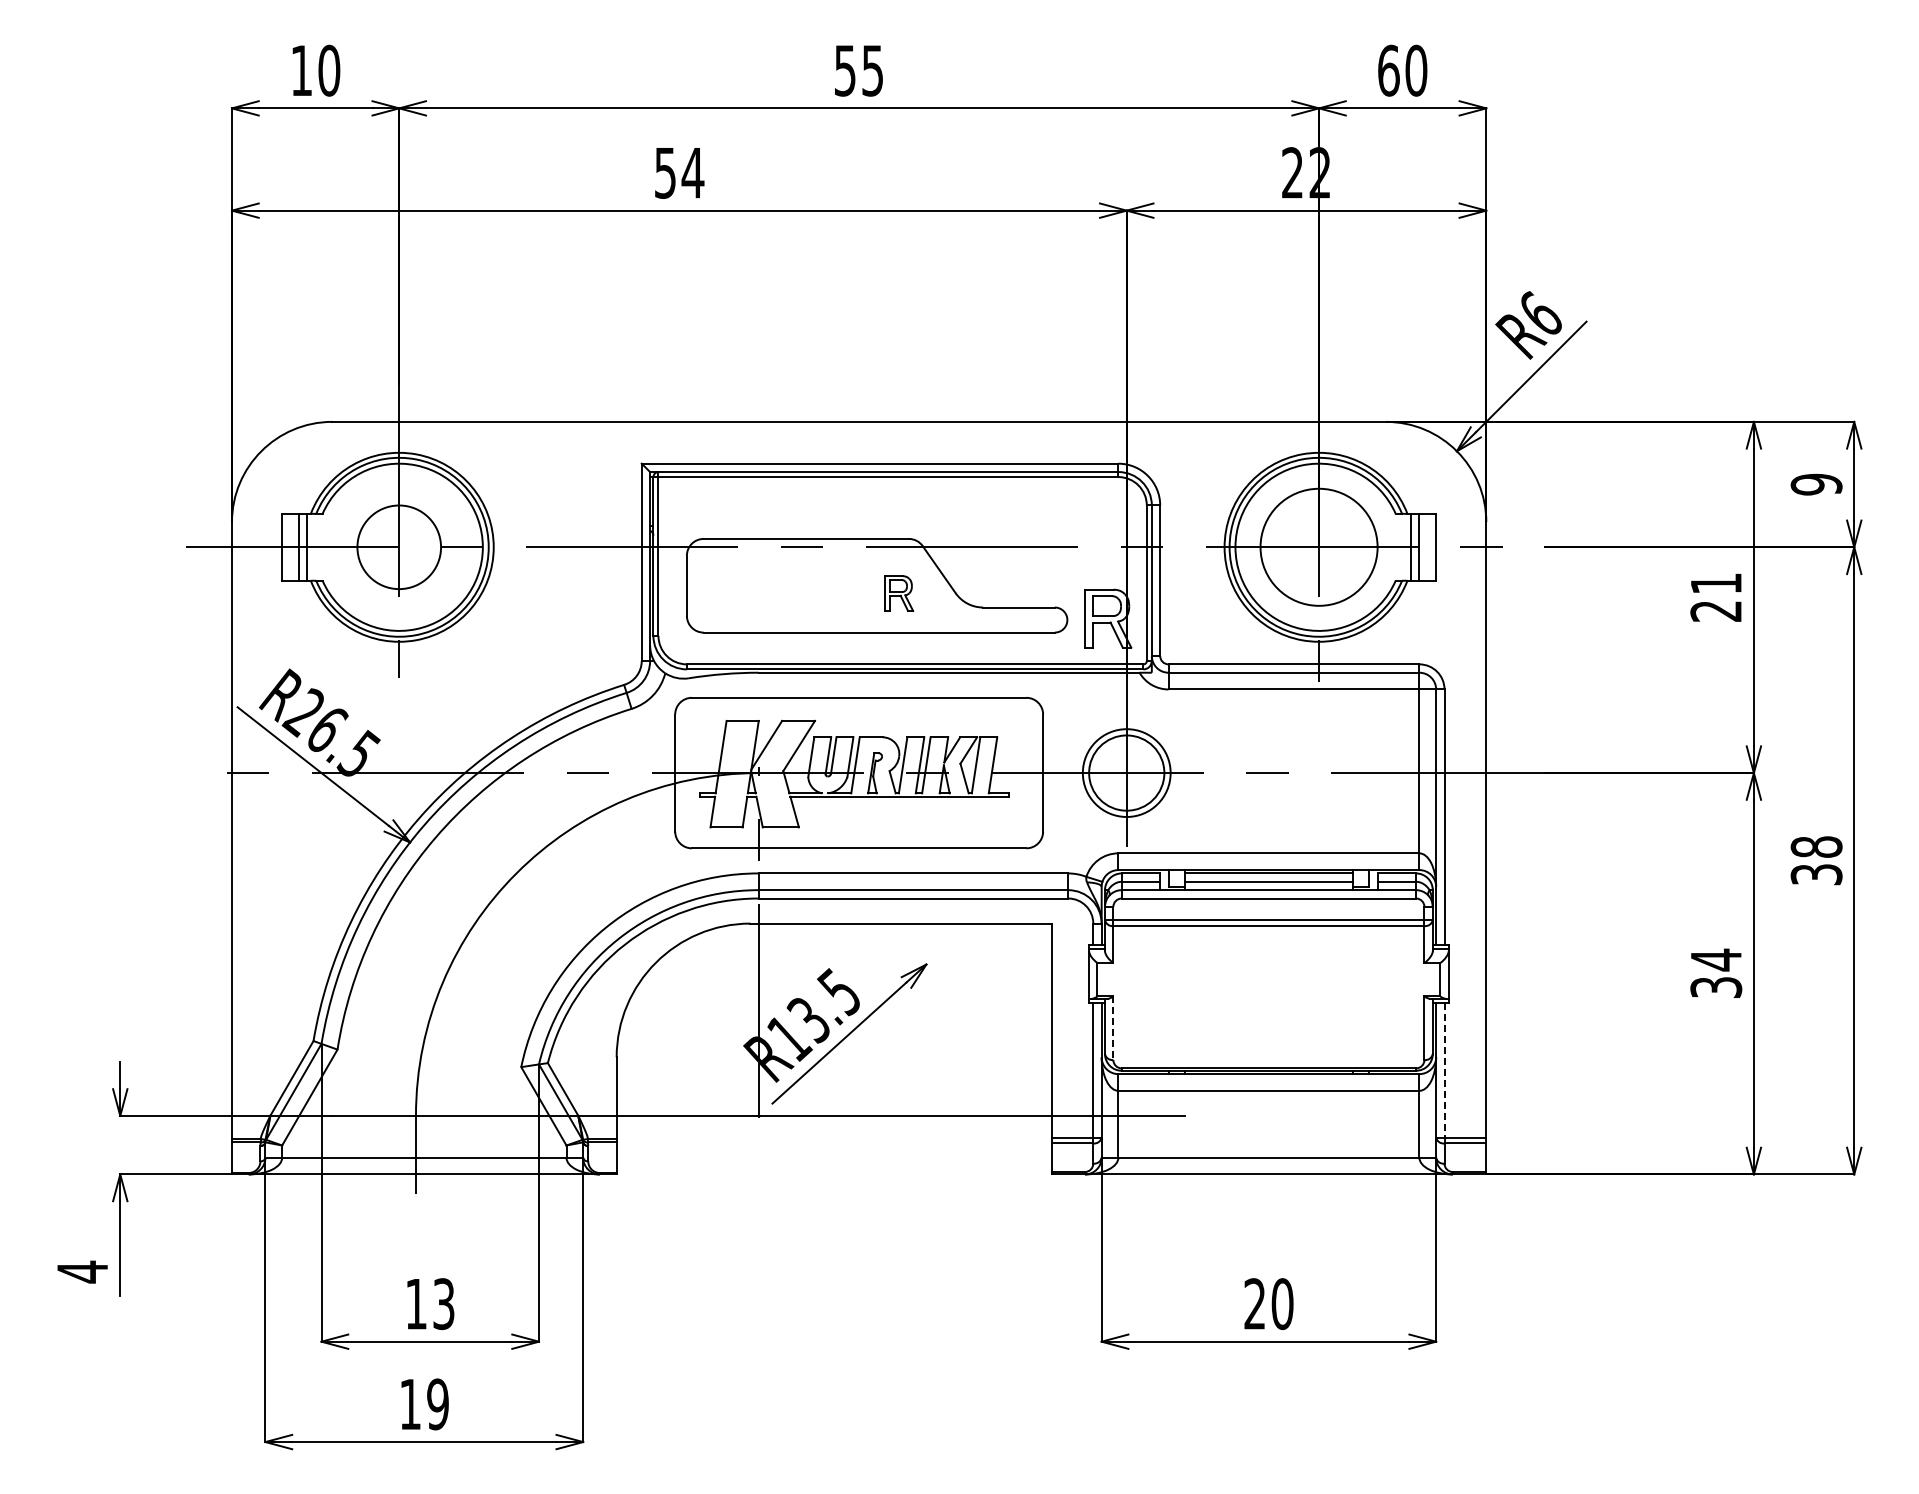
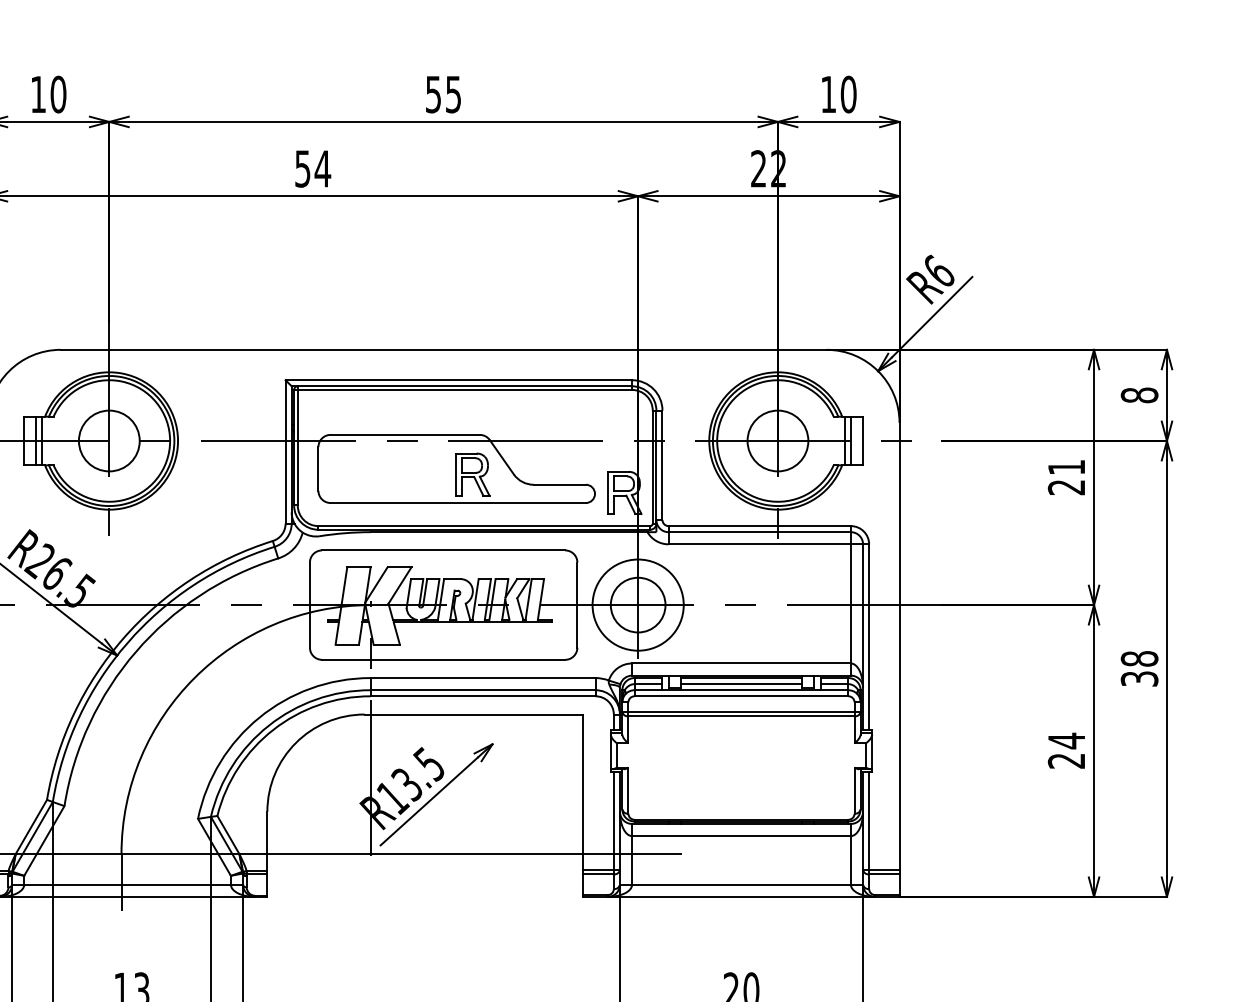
text: (1388, 70) -> (828, 94), 60 -> 10
text: (1816, 484) -> (1139, 395), 9 -> 8
circle: (1318, 547) -> (777, 441), size x0.71
part: (899, 593) -> (472, 474), size x1.67
circle: (1126, 772) -> (637, 604), size x1.43
text: (1716, 987) -> (1066, 760), 34 -> 24
line: (1113, 1028) -> (628, 790), dashed -> solid
line: (1444, 1070) -> (869, 821), dashed -> solid

